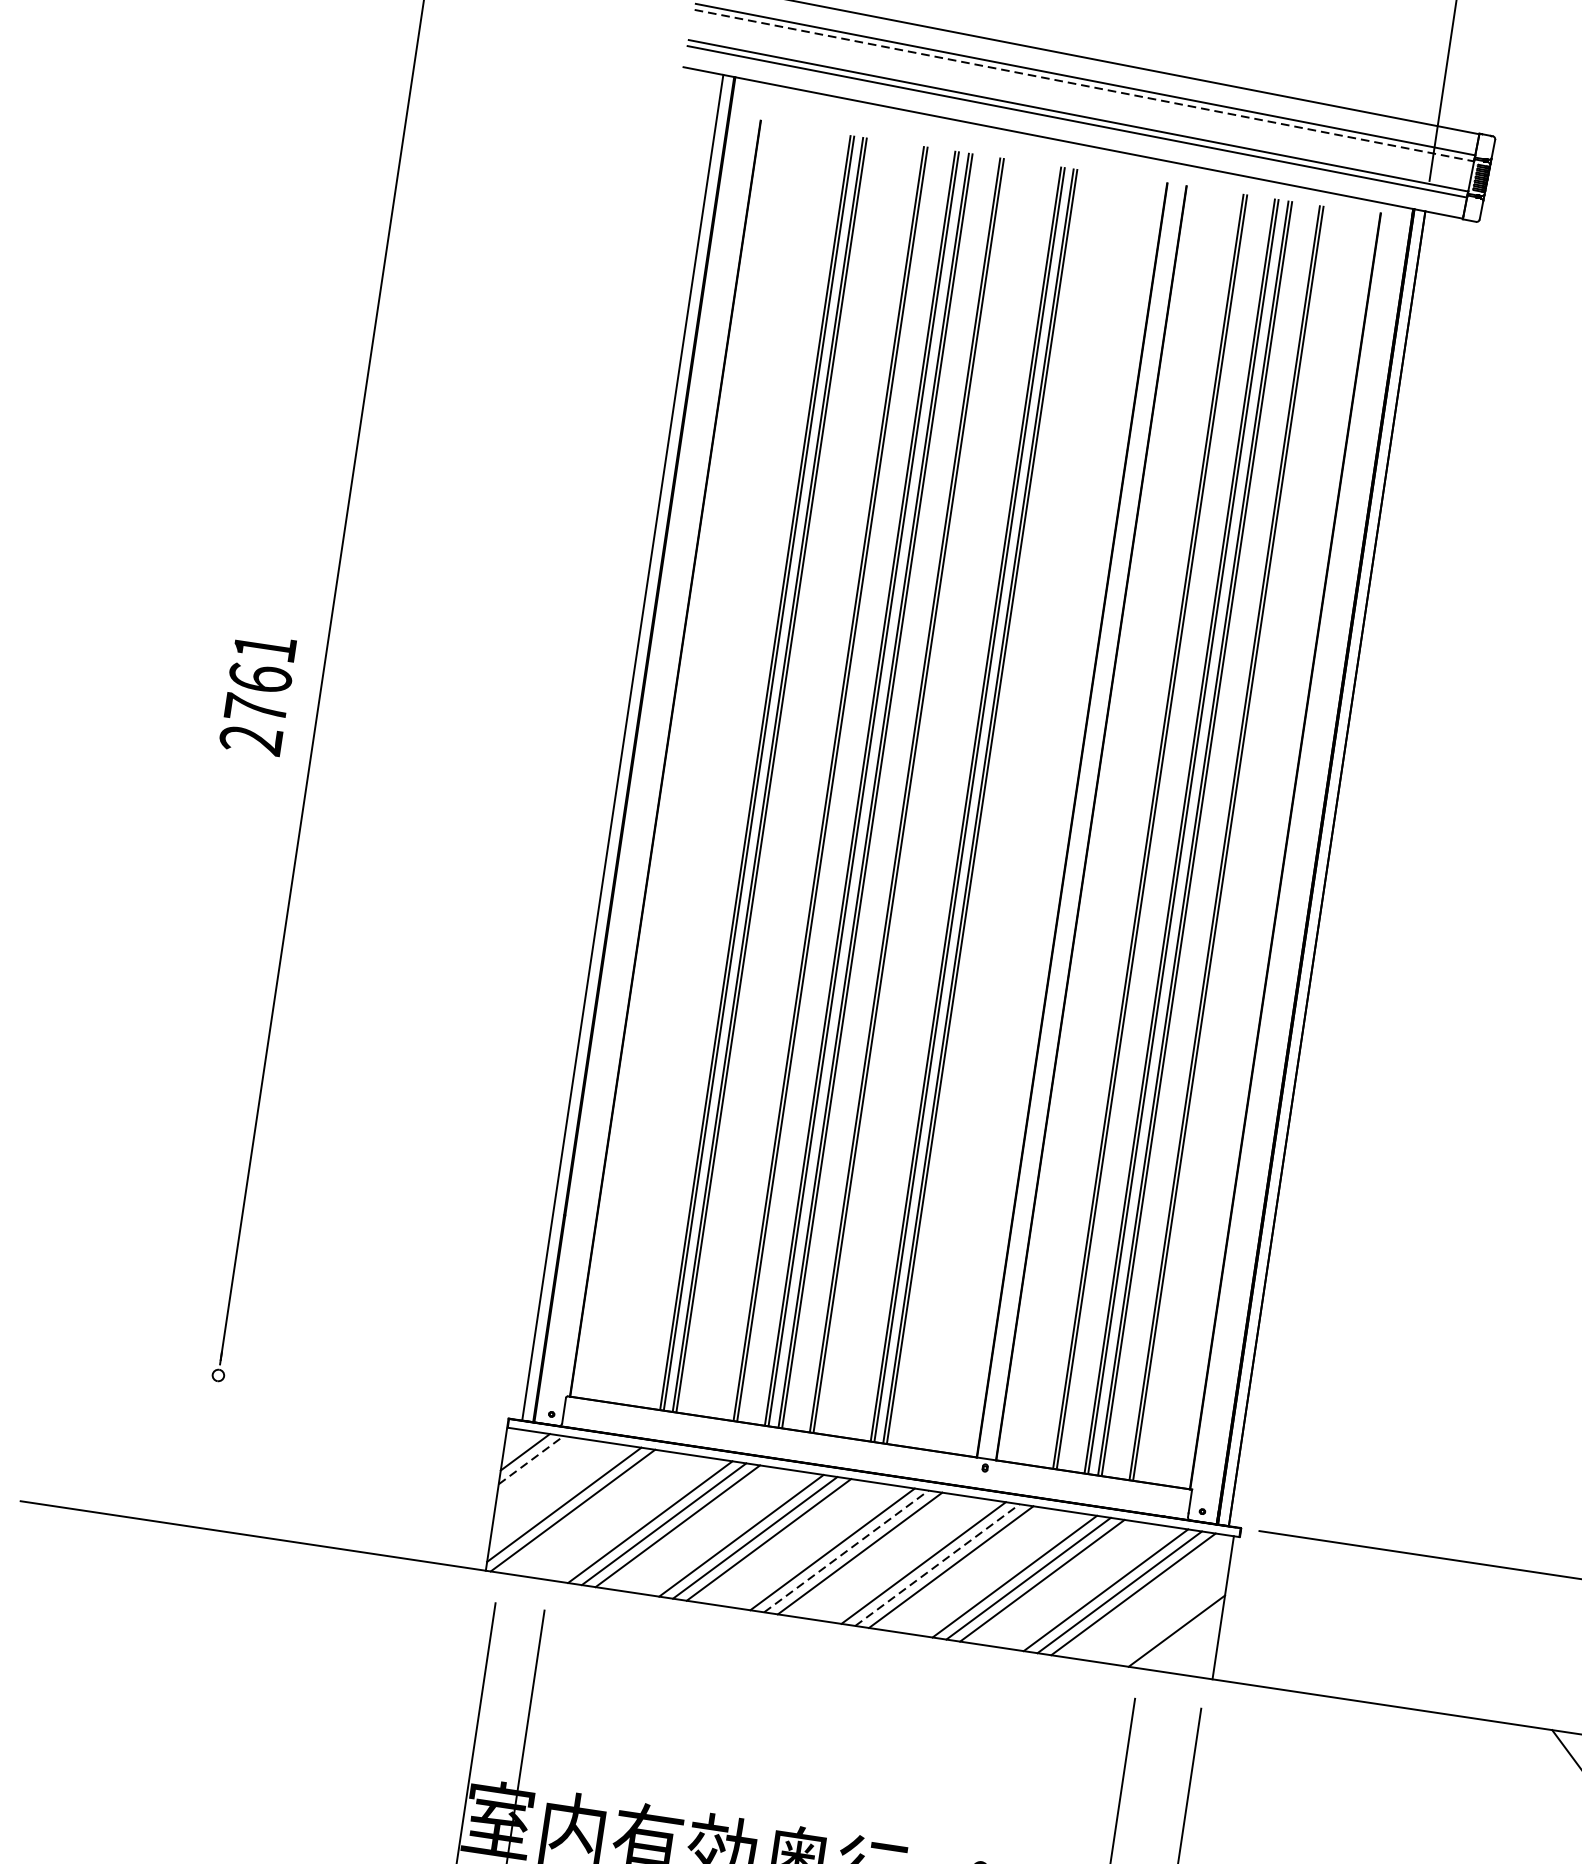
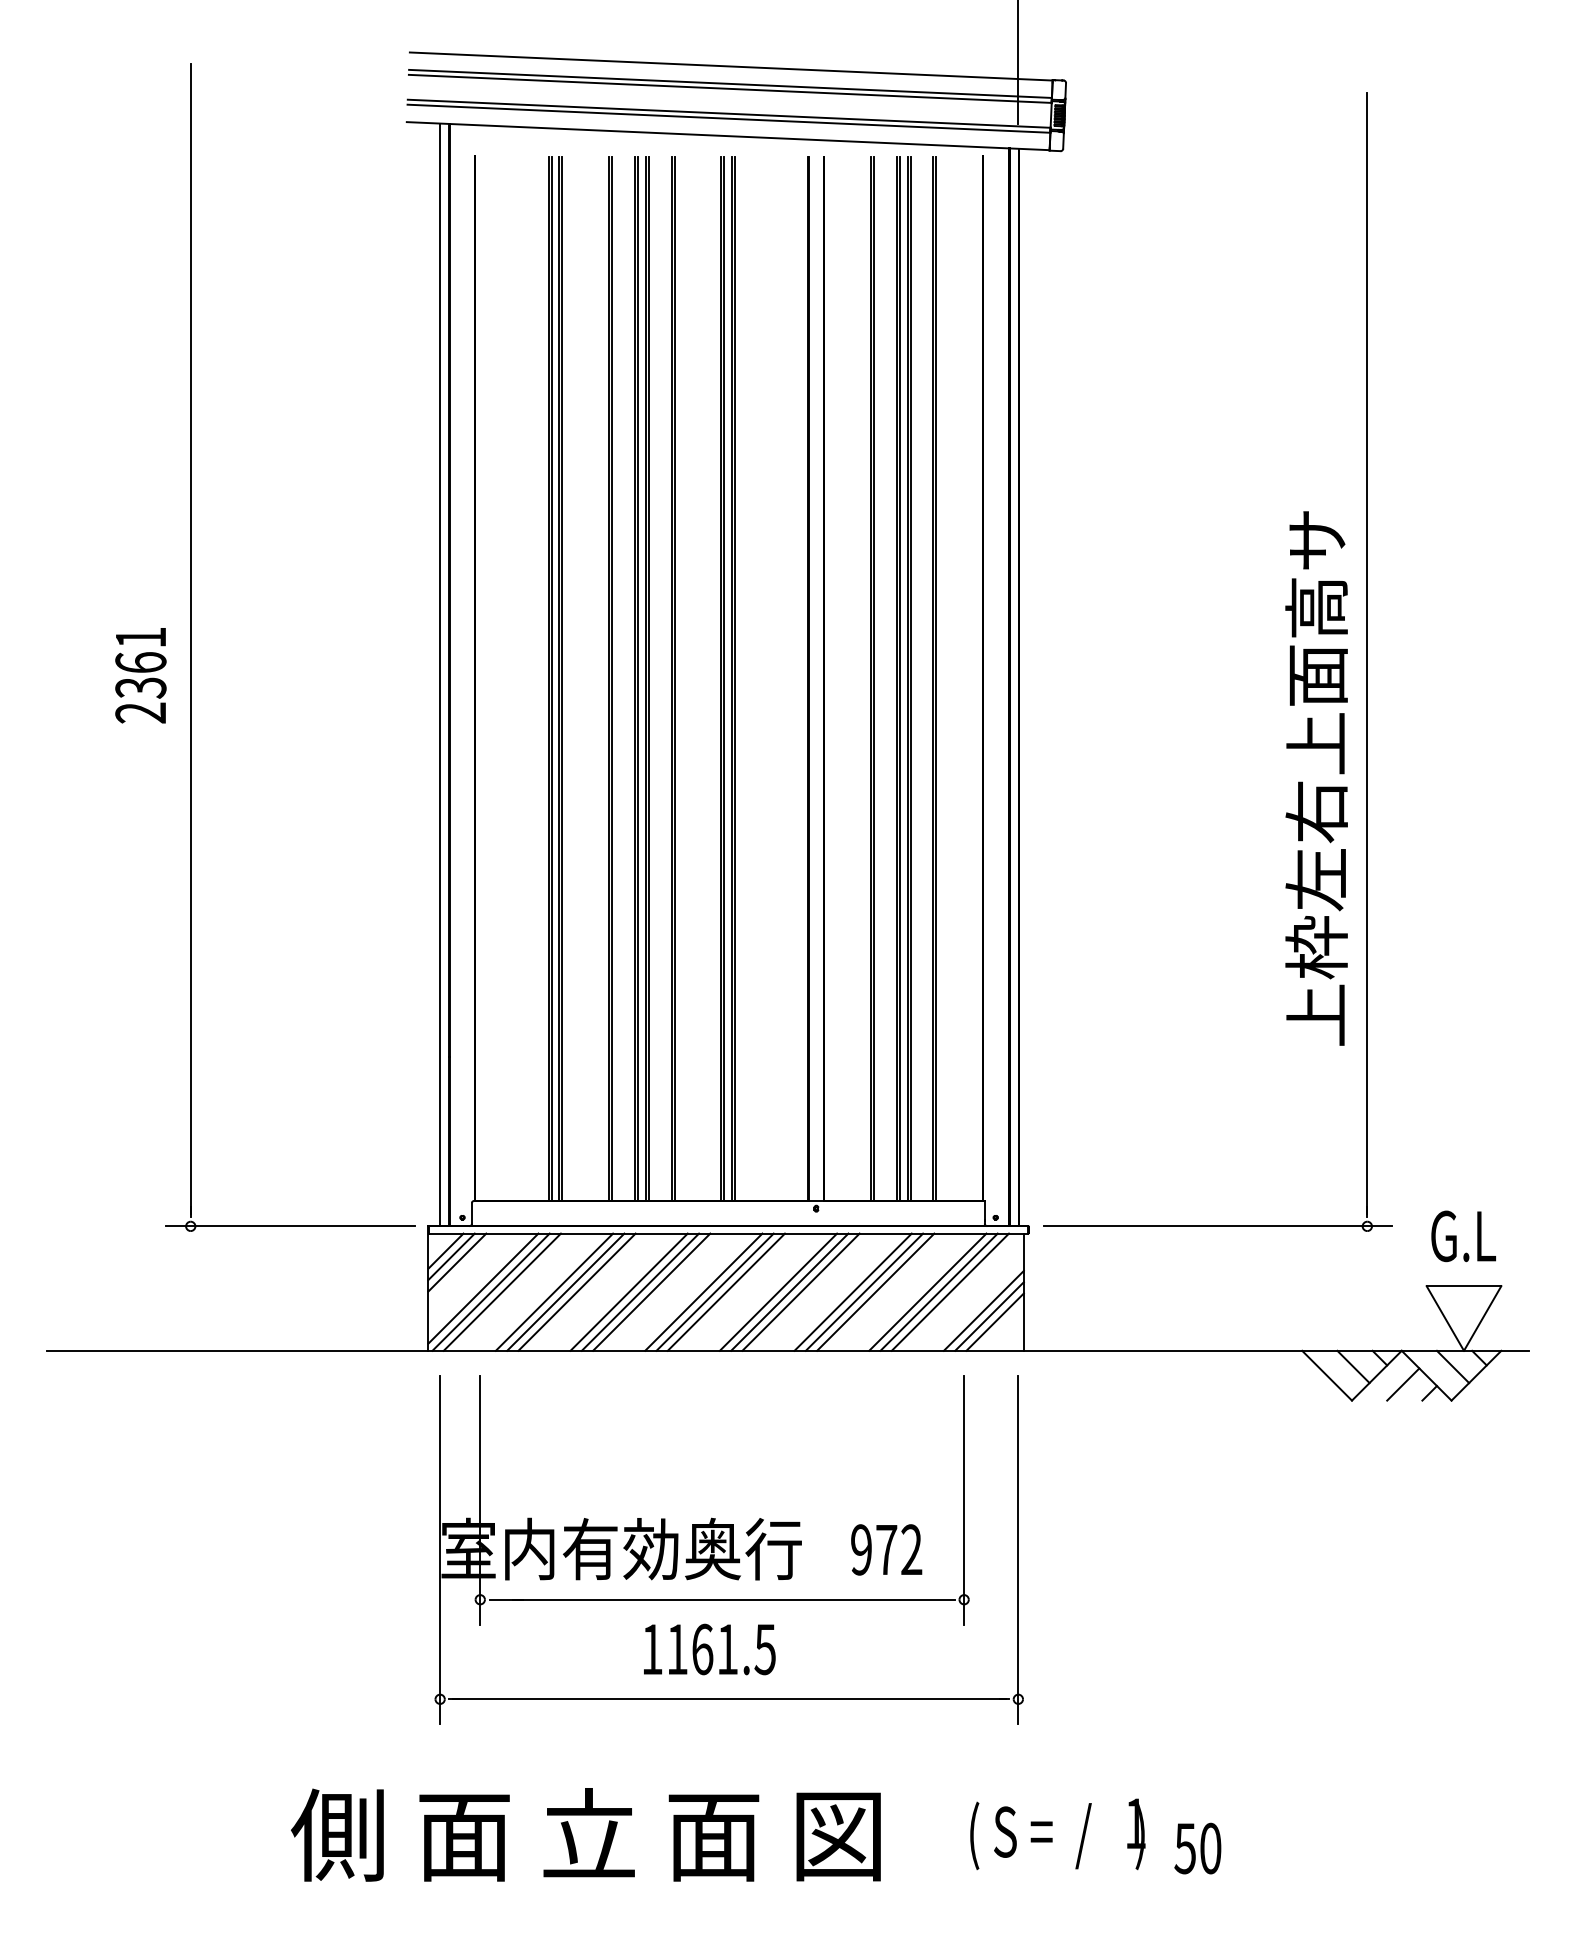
line: (1084, 85) -> (730, 88), dashed -> solid
text: (255, 708) -> (140, 687), 2761 -> 2361
line: (338, 1393) -> (289, 1226), added
line: (531, 1459) -> (451, 1256), dashed -> solid
line: (537, 1468) -> (457, 1262), added
line: (585, 1511) -> (501, 1291), added
line: (846, 1551) -> (715, 1292), dashed -> solid
line: (937, 1565) -> (789, 1292), dashed -> solid
line: (1170, 1622) -> (983, 1310), added
line: (1182, 1638) -> (994, 1321), added

